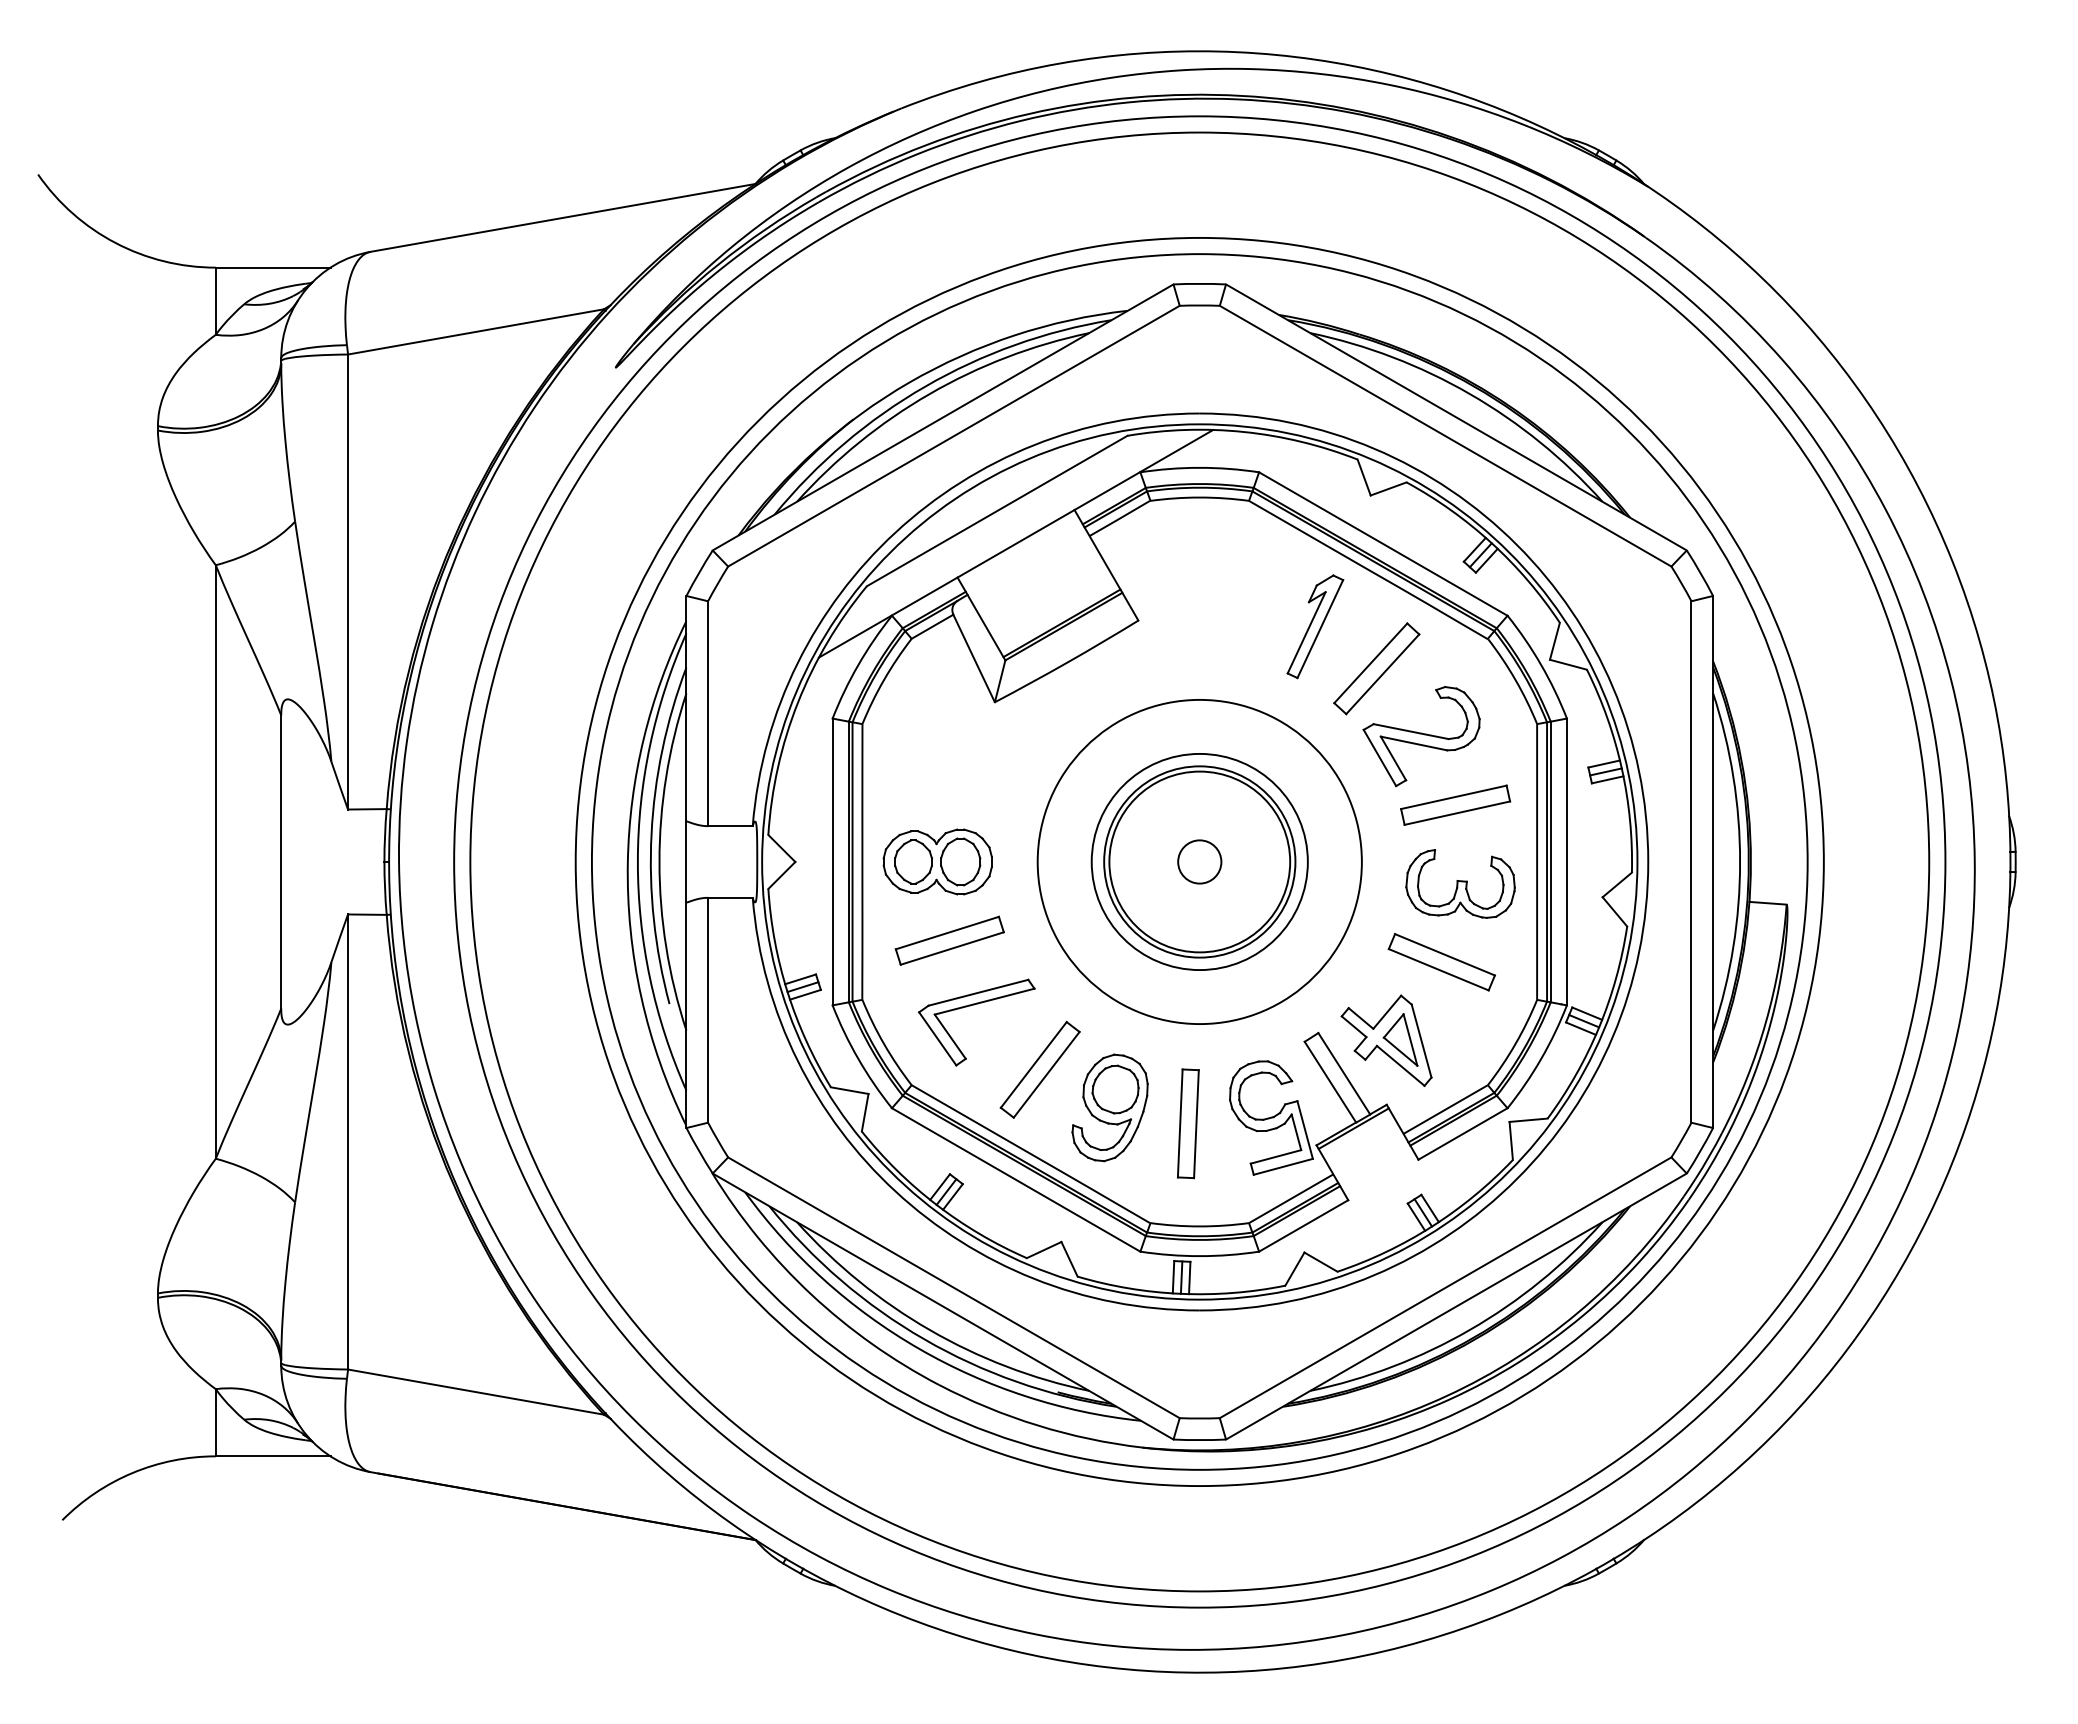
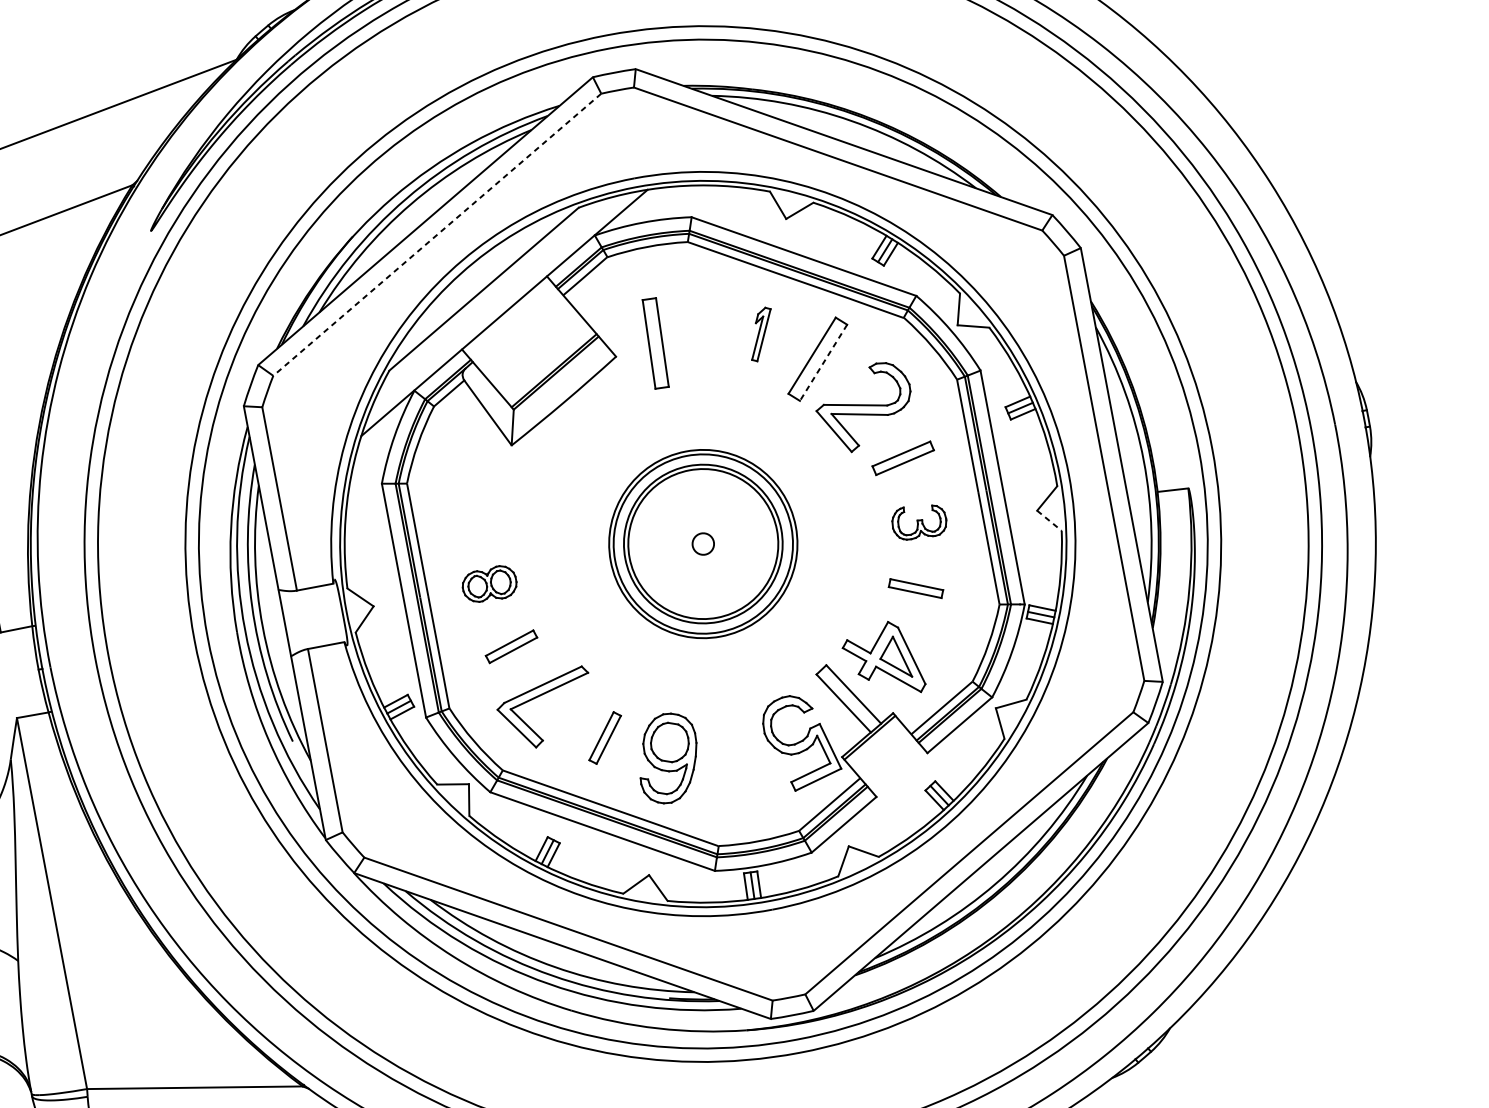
line: (953, 436) -> (436, 235), solid -> dashed
part: (1315, 626) -> (761, 334), size x0.6
line: (1382, 674) -> (823, 363), solid -> dashed
part: (1455, 804) -> (902, 457), size x0.7
part: (937, 861) -> (489, 584), size x0.6
circle: (1199, 861) -> (703, 543), size x0.6
circle: (1199, 861) -> (703, 543), size x0.7
part: (1460, 883) -> (919, 521), size x0.6
line: (1615, 912) -> (1050, 521), solid -> dashed
part: (949, 940) -> (511, 646), size x0.6
part: (1441, 962) -> (915, 588), size x0.6
part: (1039, 1069) -> (604, 737), size x0.6
part: (1188, 1123) -> (655, 343), moved

